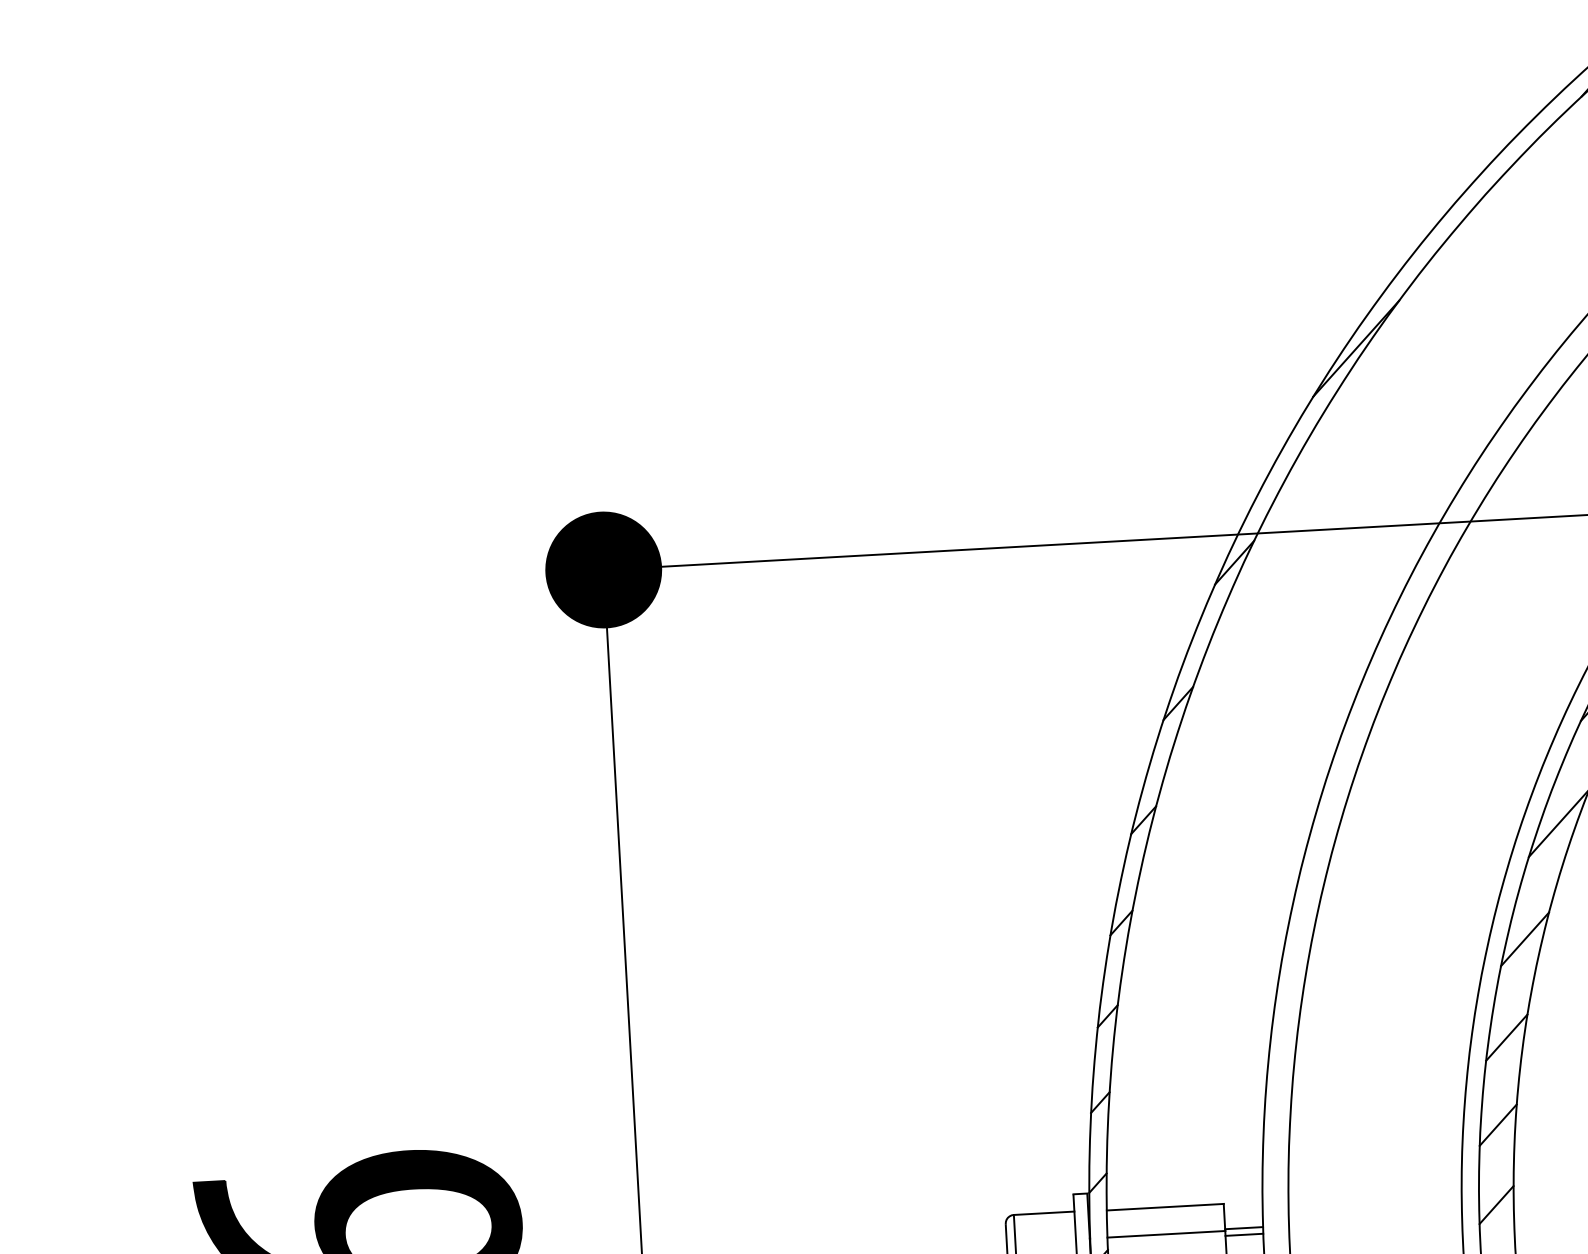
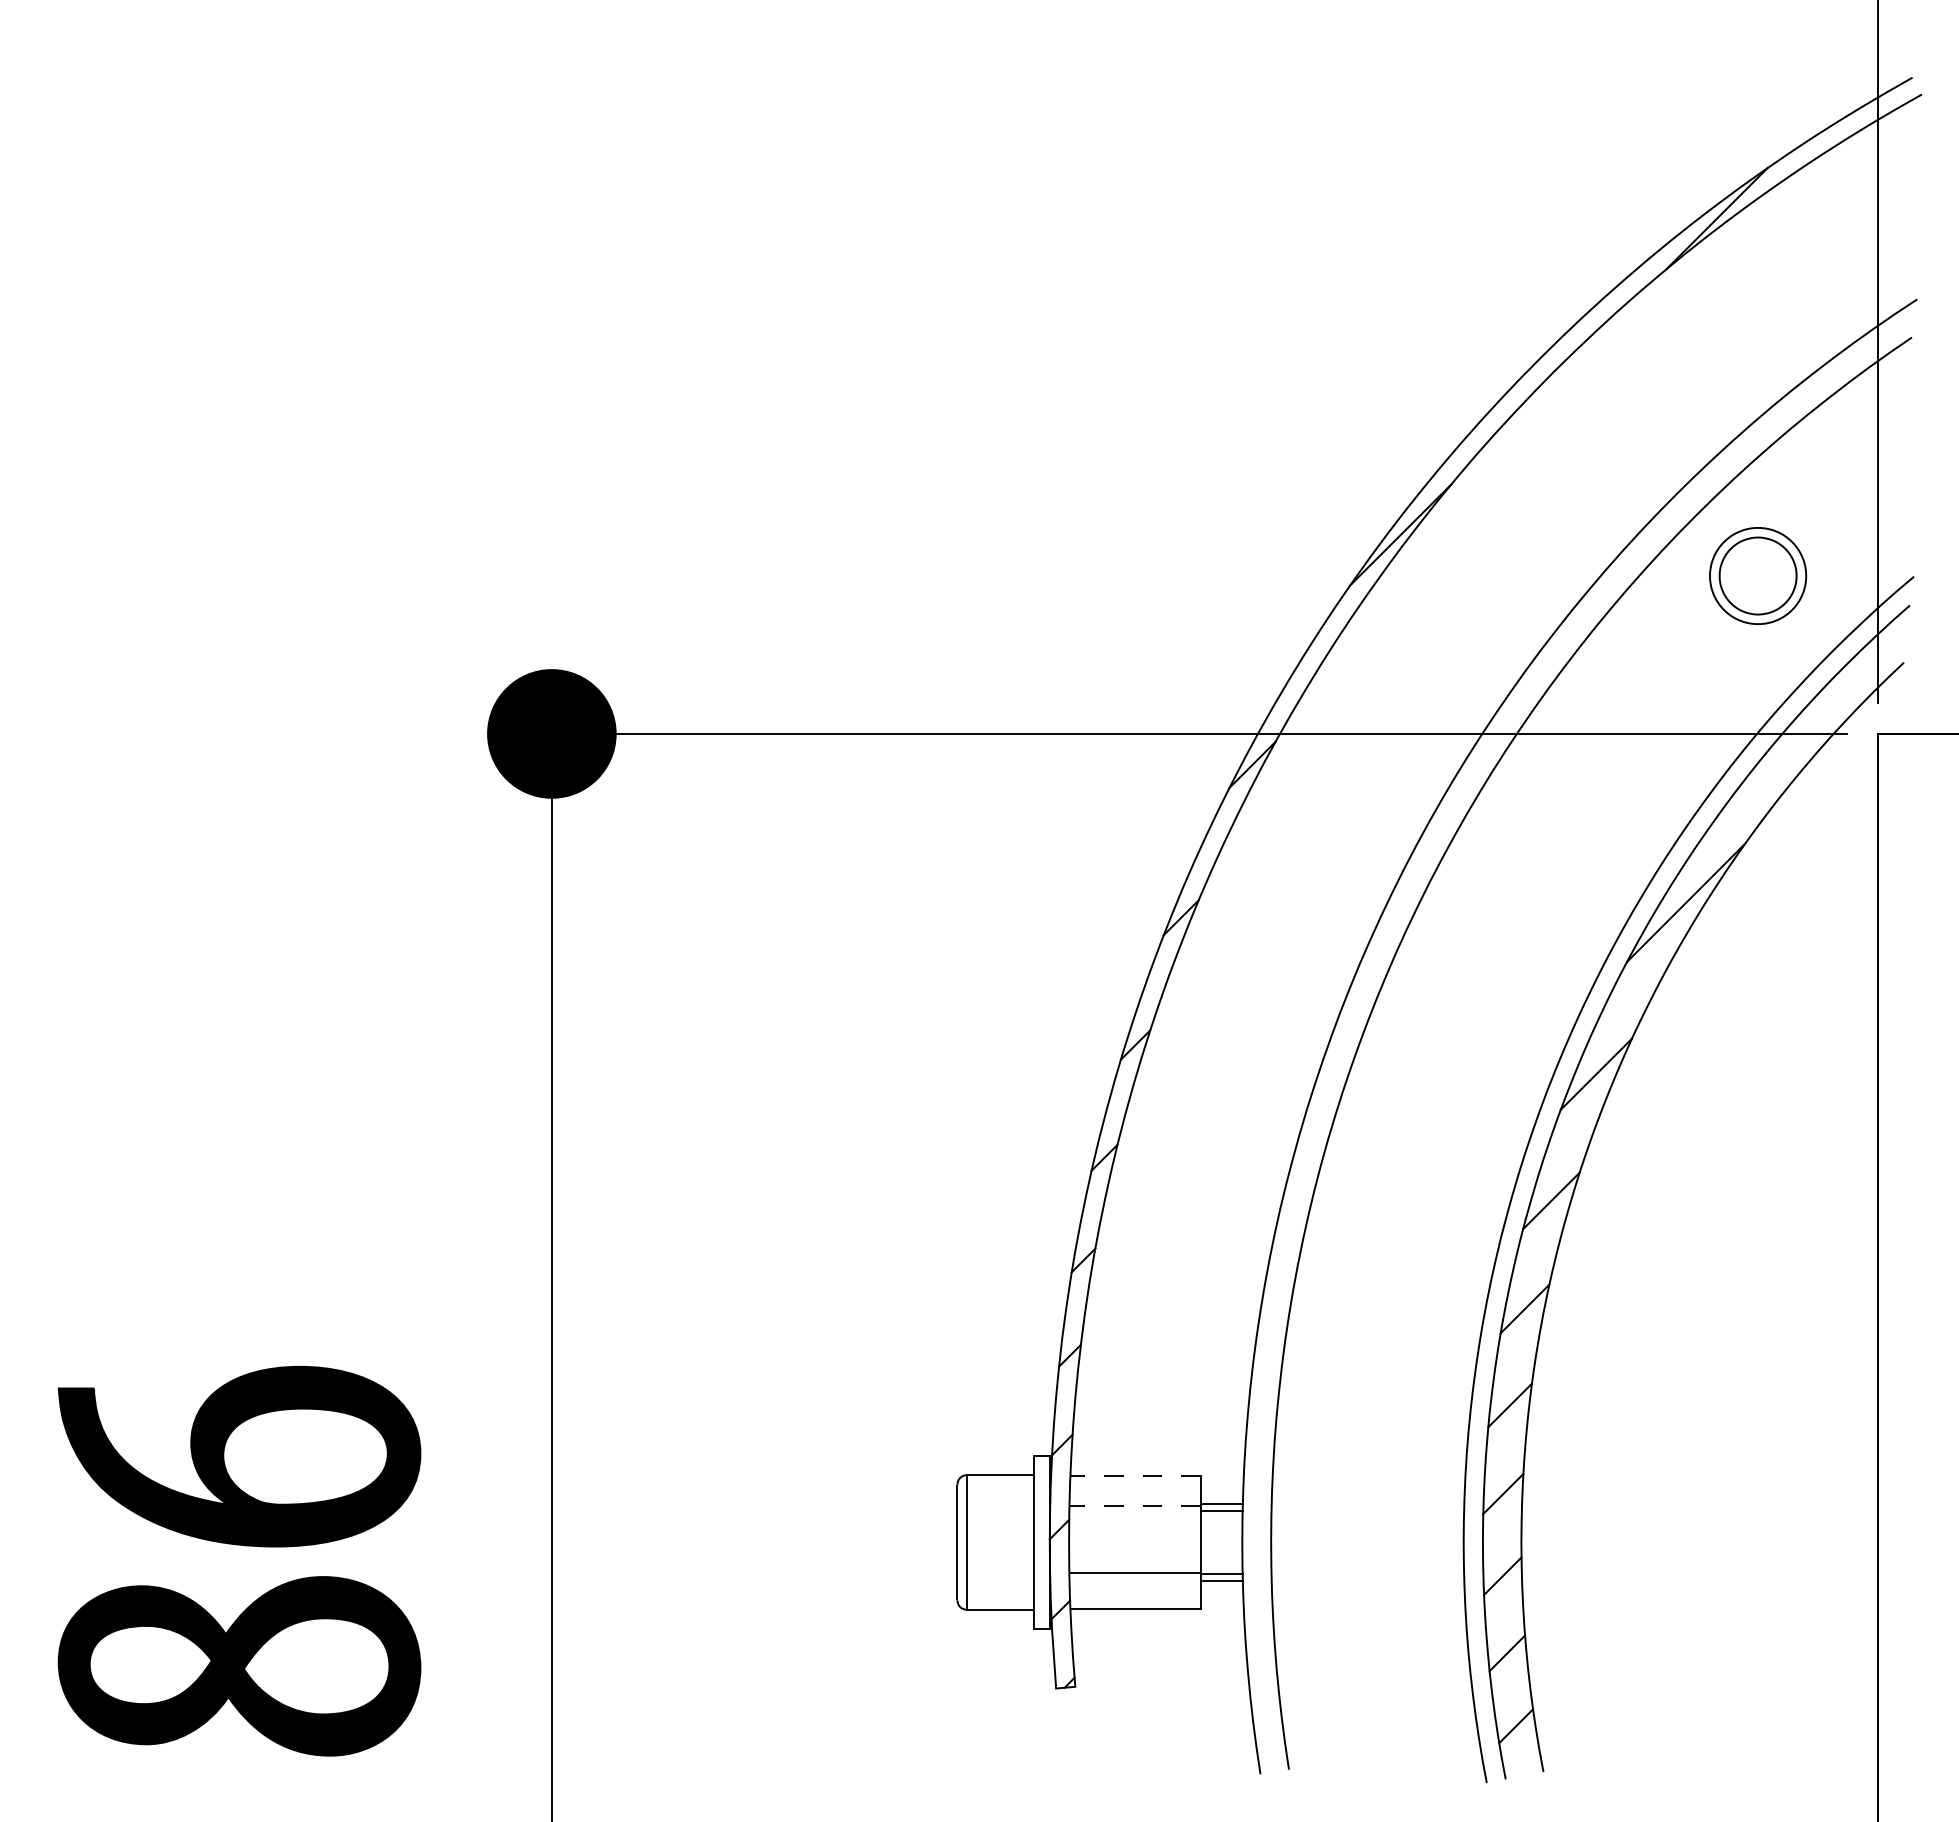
line: (1165, 1206) -> (1135, 1475), solid -> dashed
line: (1166, 1234) -> (1135, 1506), solid -> dashed

